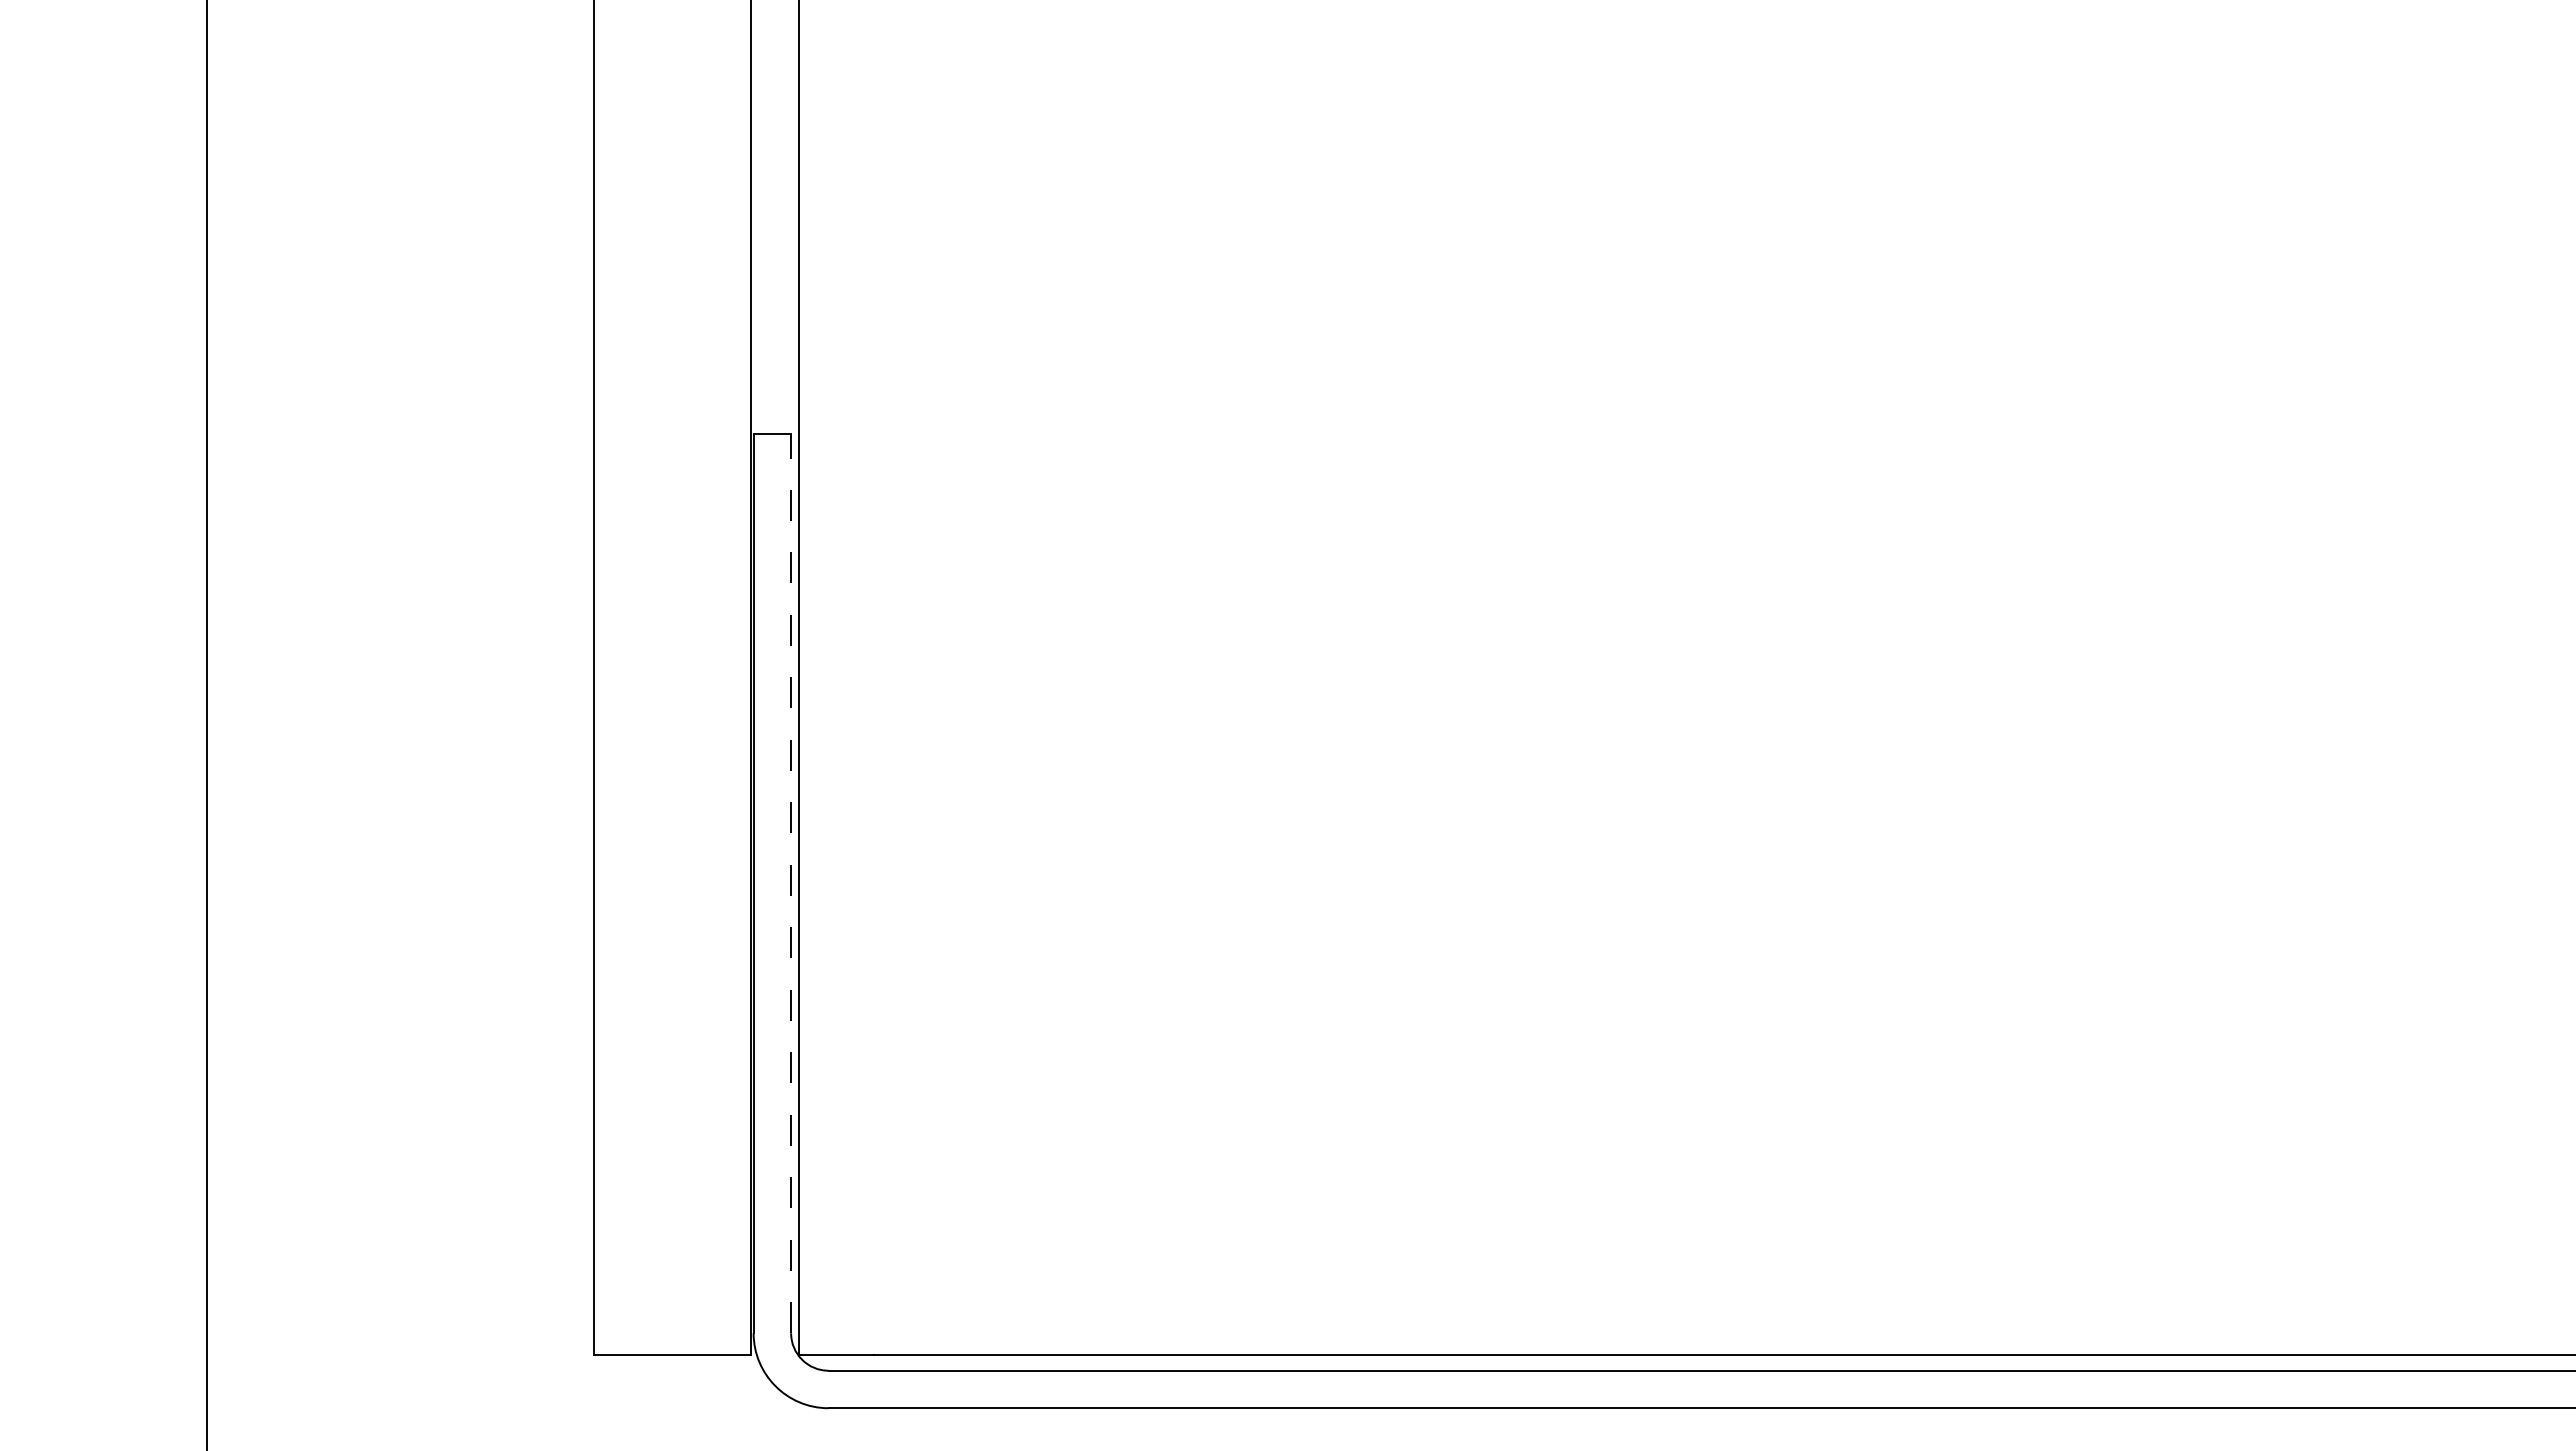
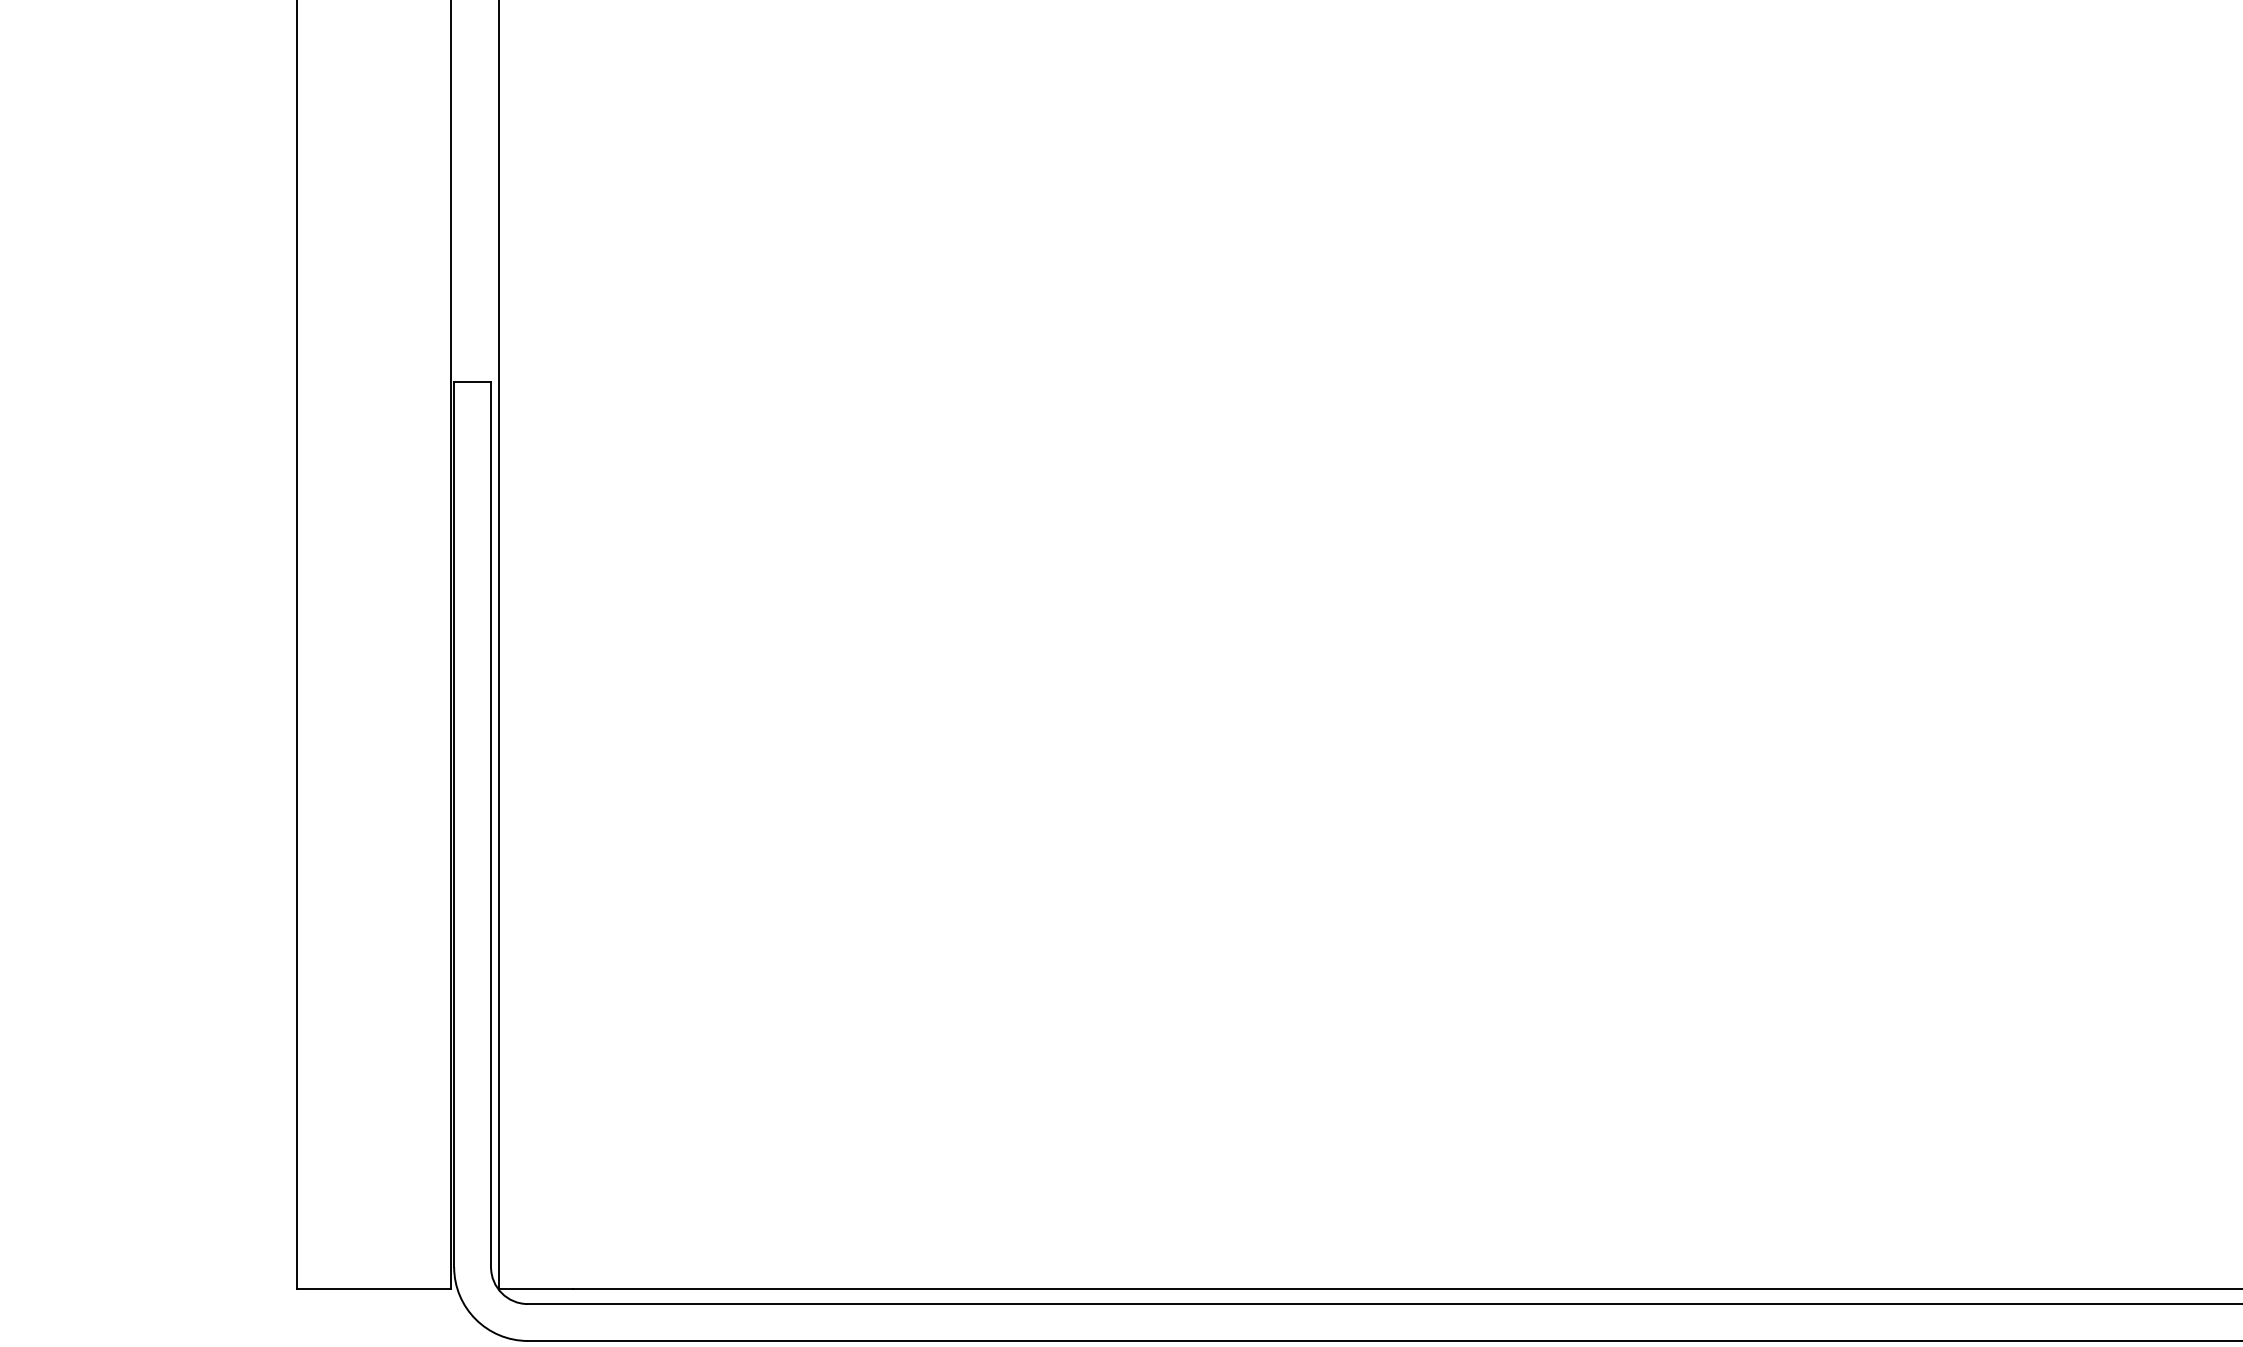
line: (791, 883) -> (491, 824), dashed -> solid

